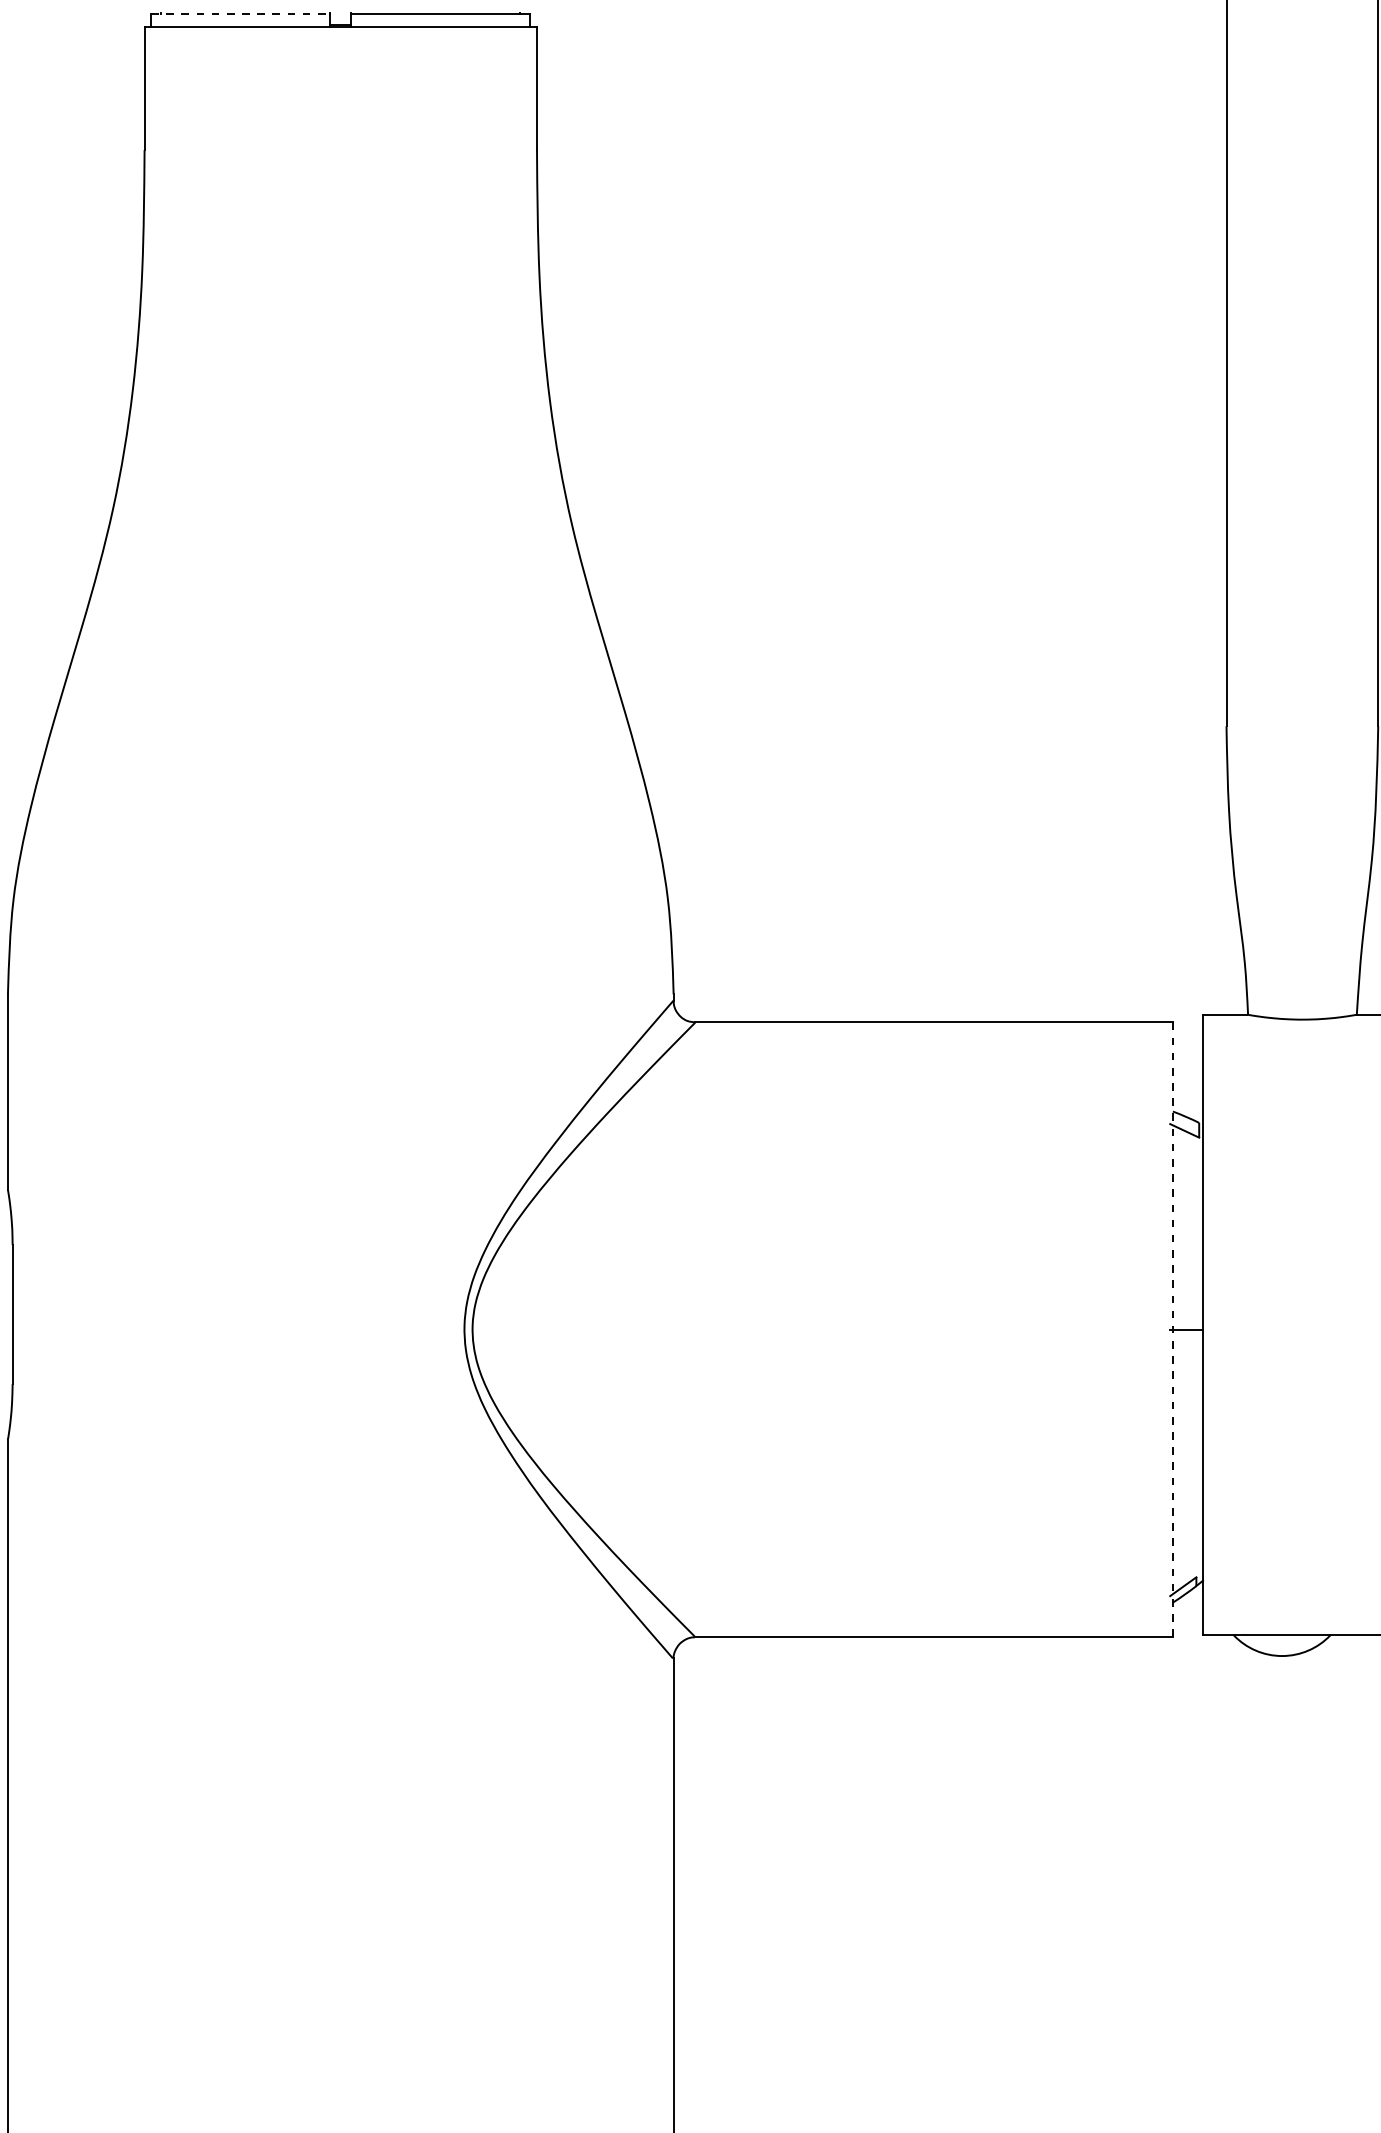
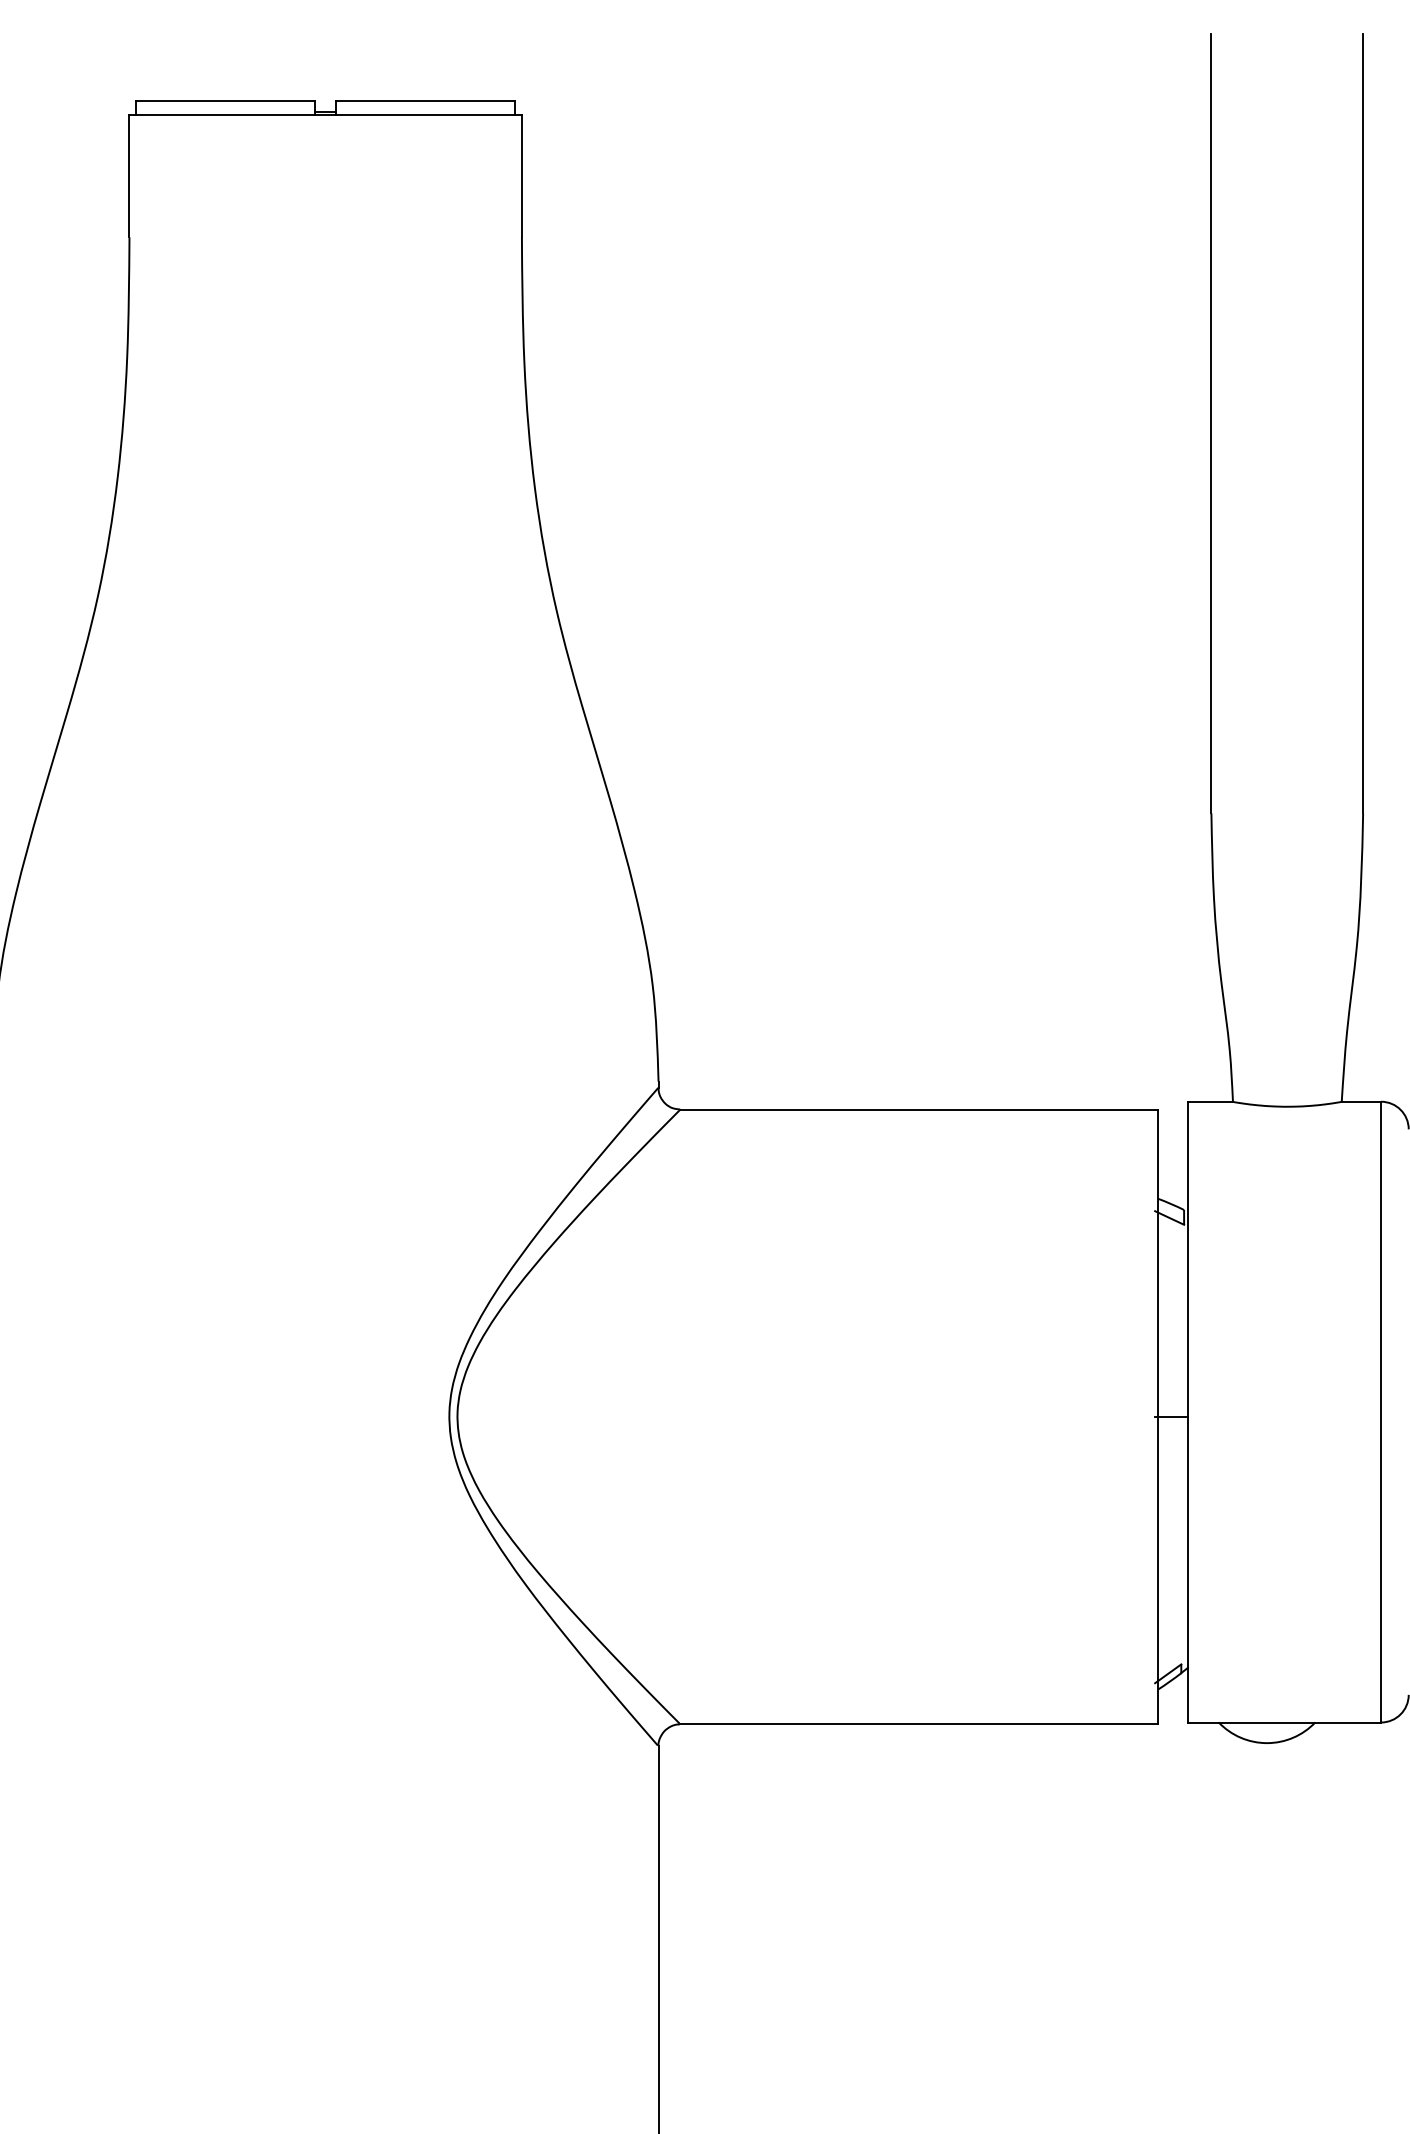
line: (240, 13) -> (225, 100), dashed -> solid
line: (1172, 1330) -> (1157, 1417), dashed -> solid

